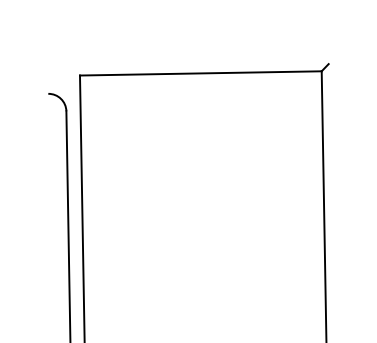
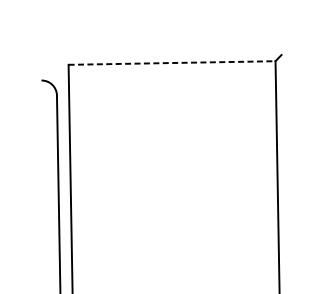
line: (200, 73) -> (171, 63), solid -> dashed

